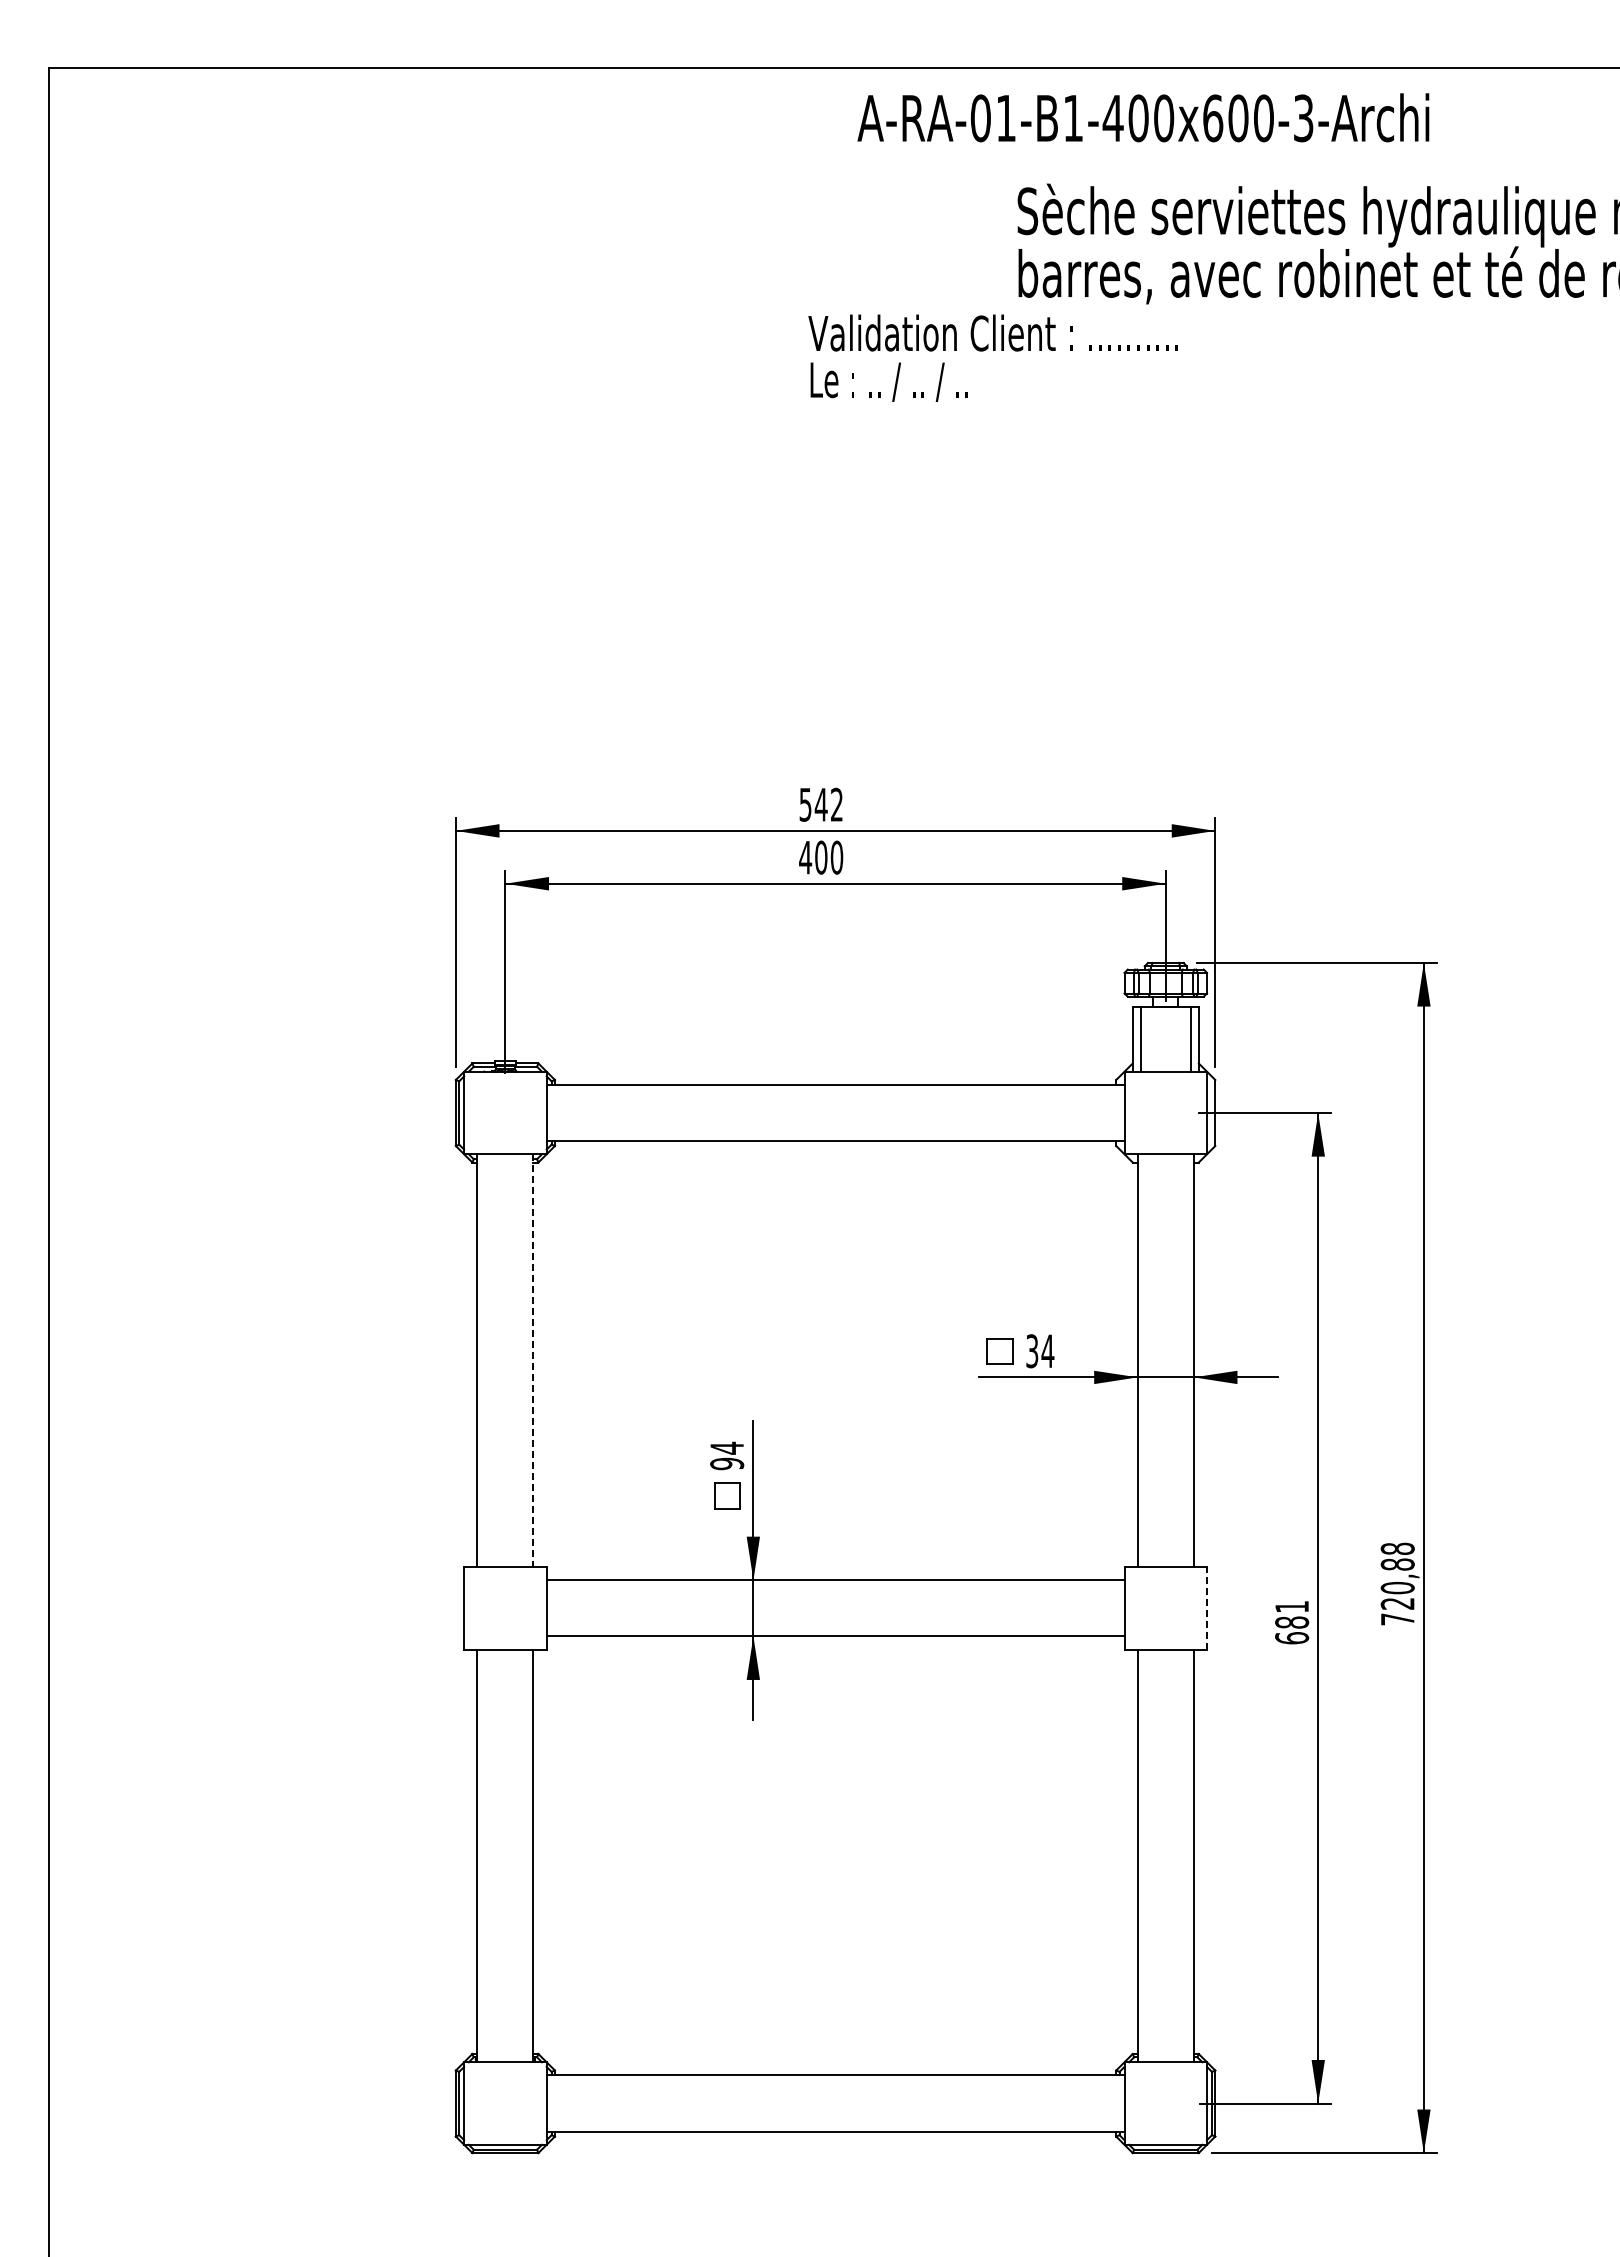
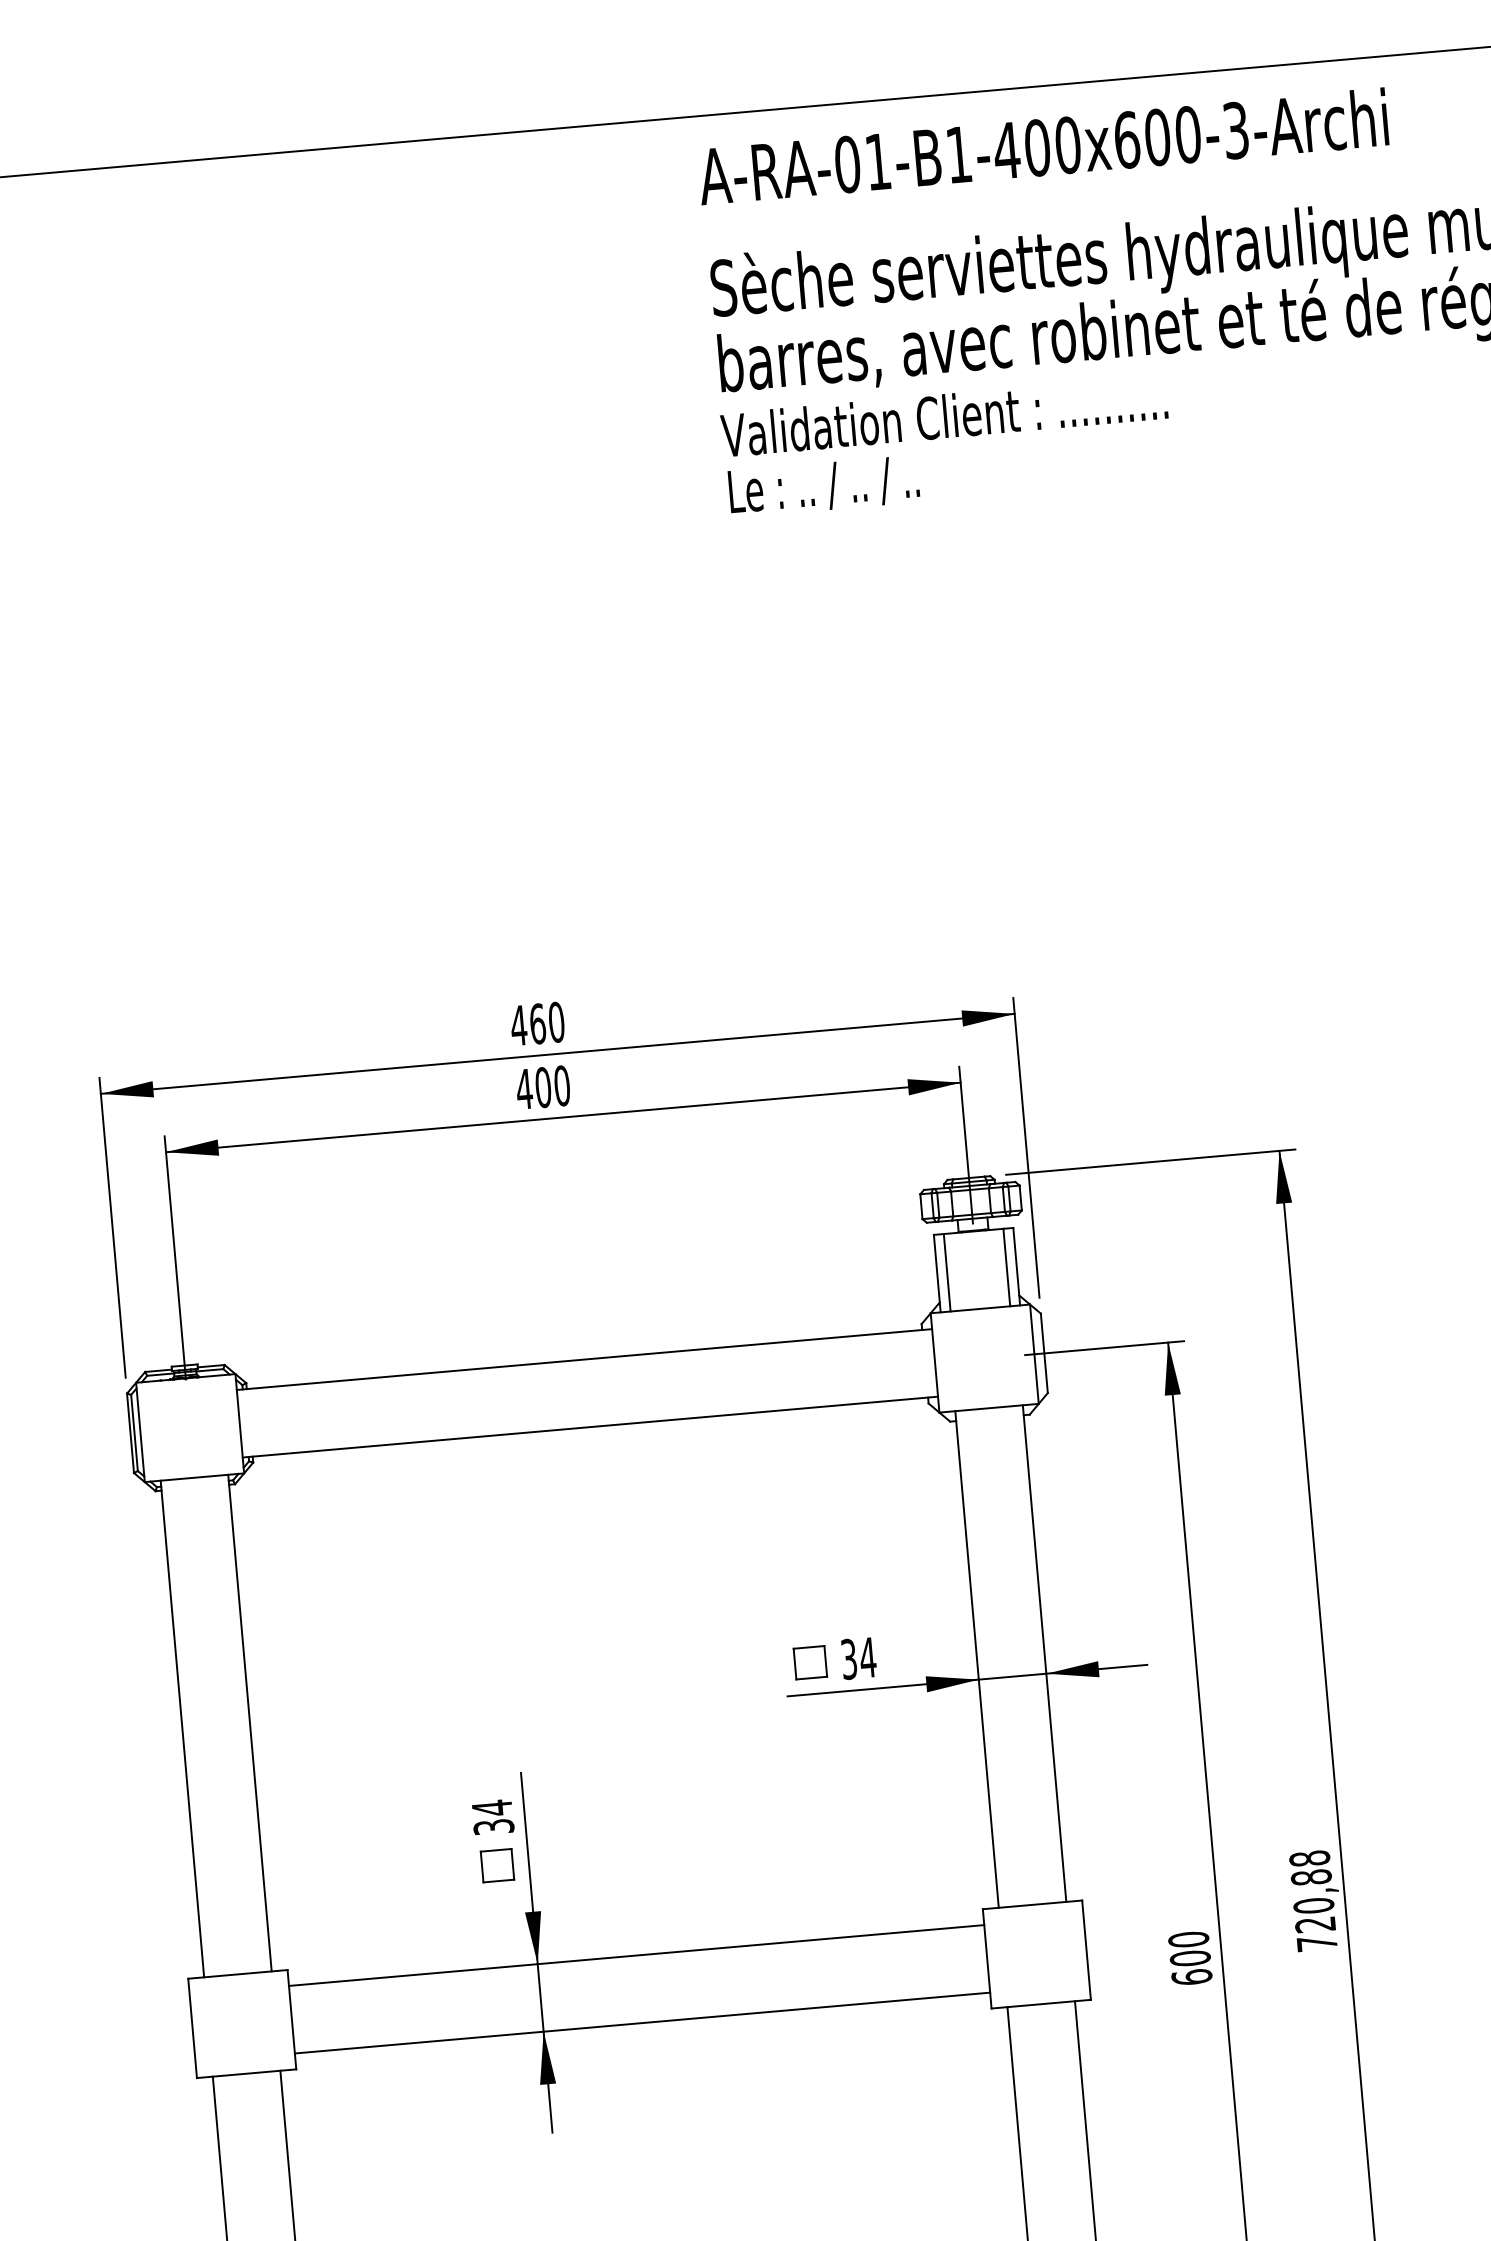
text: (1143, 117) -> (1043, 146), moved
text: (992, 357) -> (945, 445), moved
text: (821, 804) -> (537, 1023), 542 -> 460
line: (533, 1361) -> (250, 1724), dashed -> solid
text: (727, 1463) -> (494, 1826), 94 -> 34
line: (1207, 1607) -> (1086, 1949), dashed -> solid
text: (1292, 1614) -> (1190, 1948), 681 -> 600

